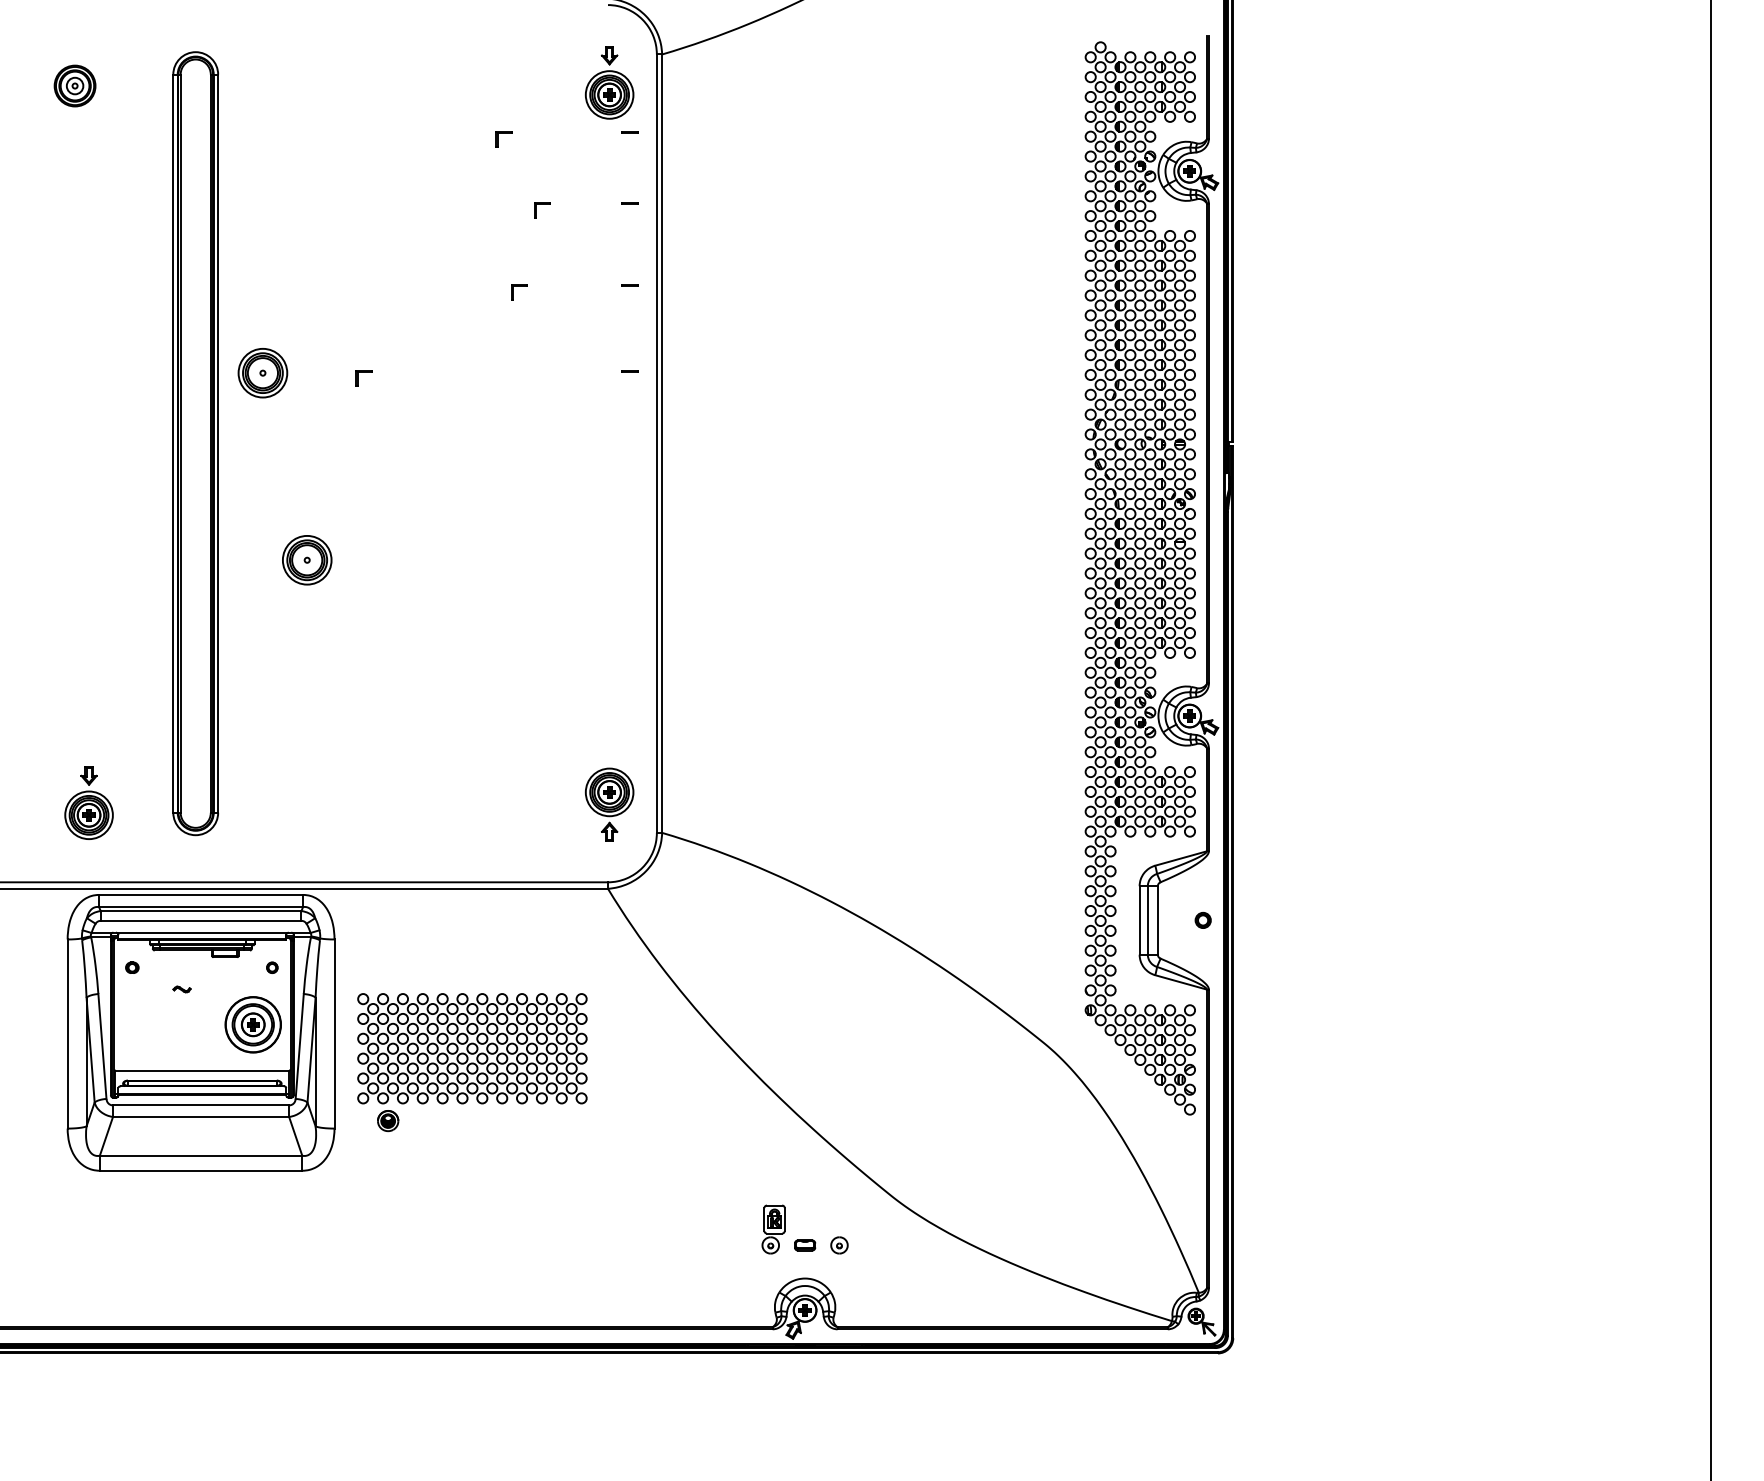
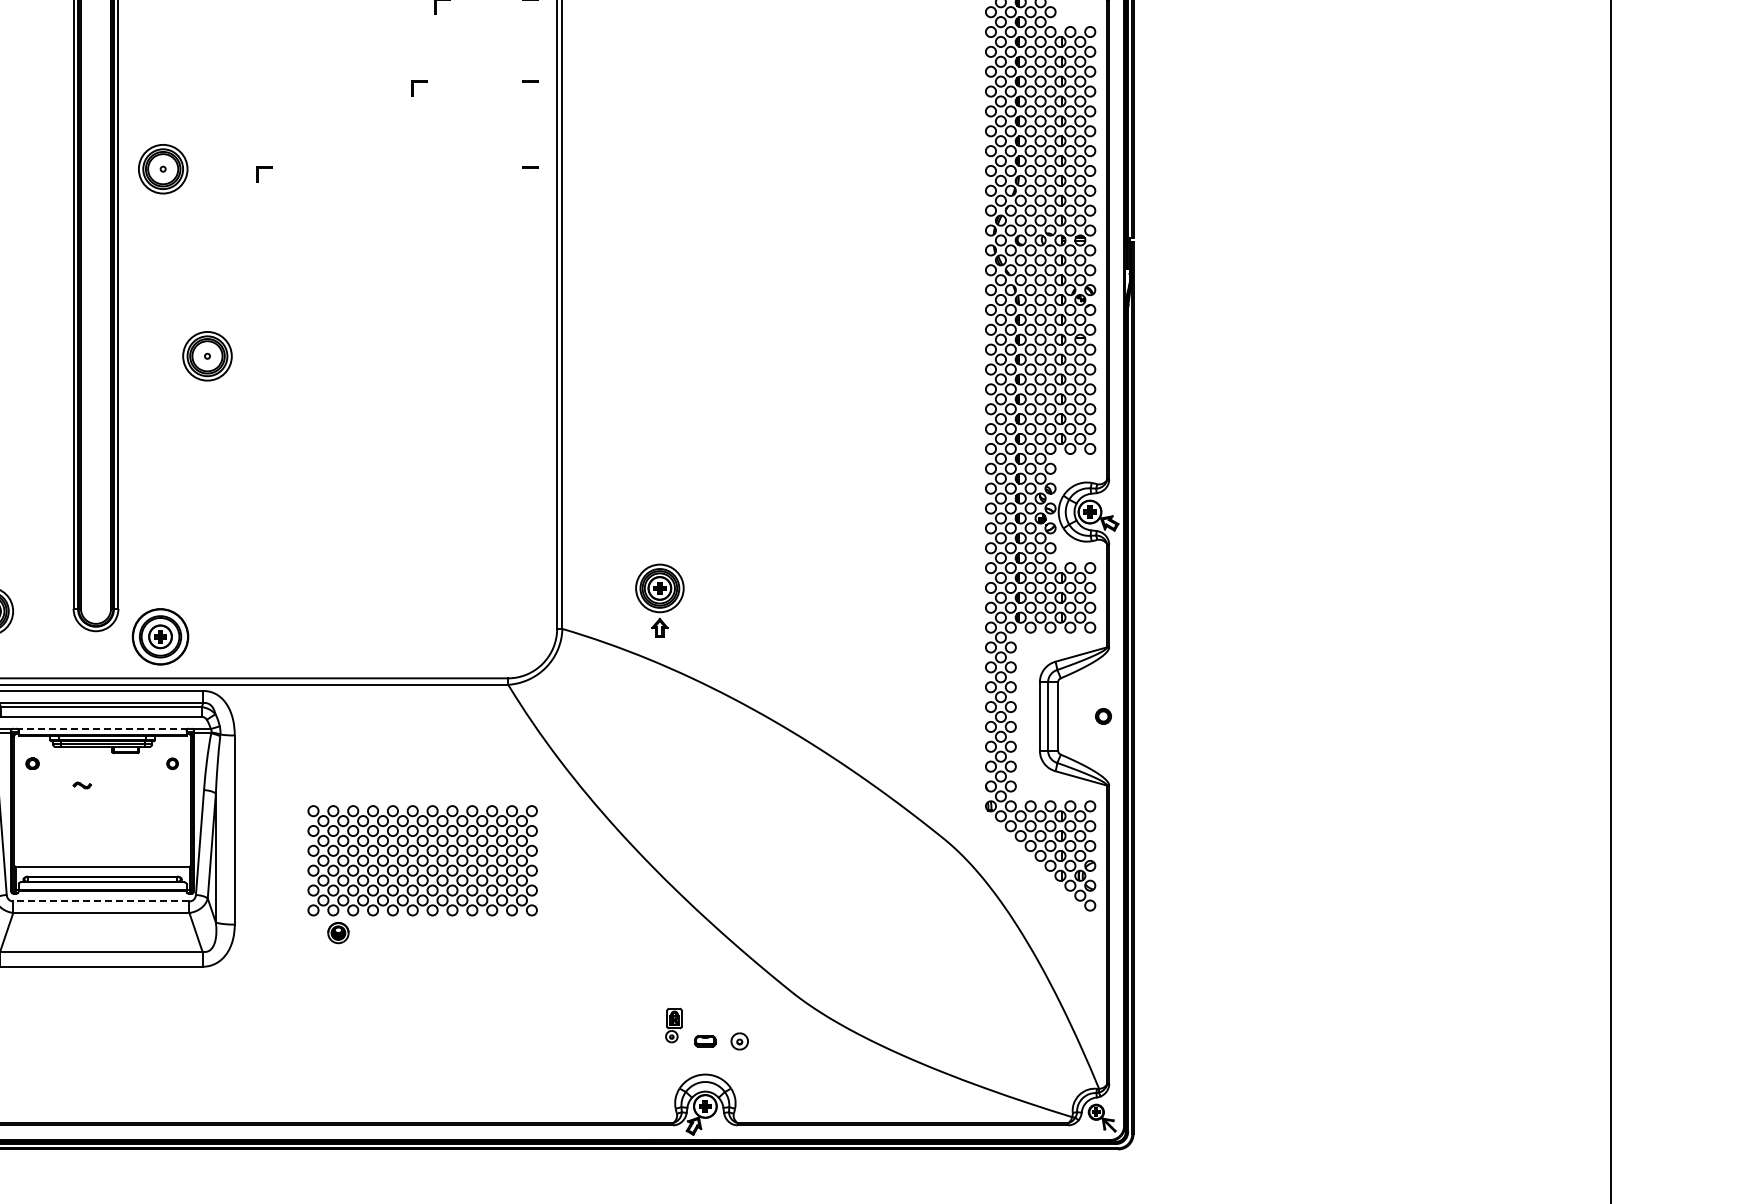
part: (609, 804) -> (659, 600), moved
line: (201, 933) -> (101, 729), solid -> dashed
part: (252, 1024) -> (159, 636), moved
part: (472, 1062) -> (422, 874), moved
line: (200, 1105) -> (100, 901), solid -> dashed
part: (773, 1229) -> (673, 1025), size x0.7

